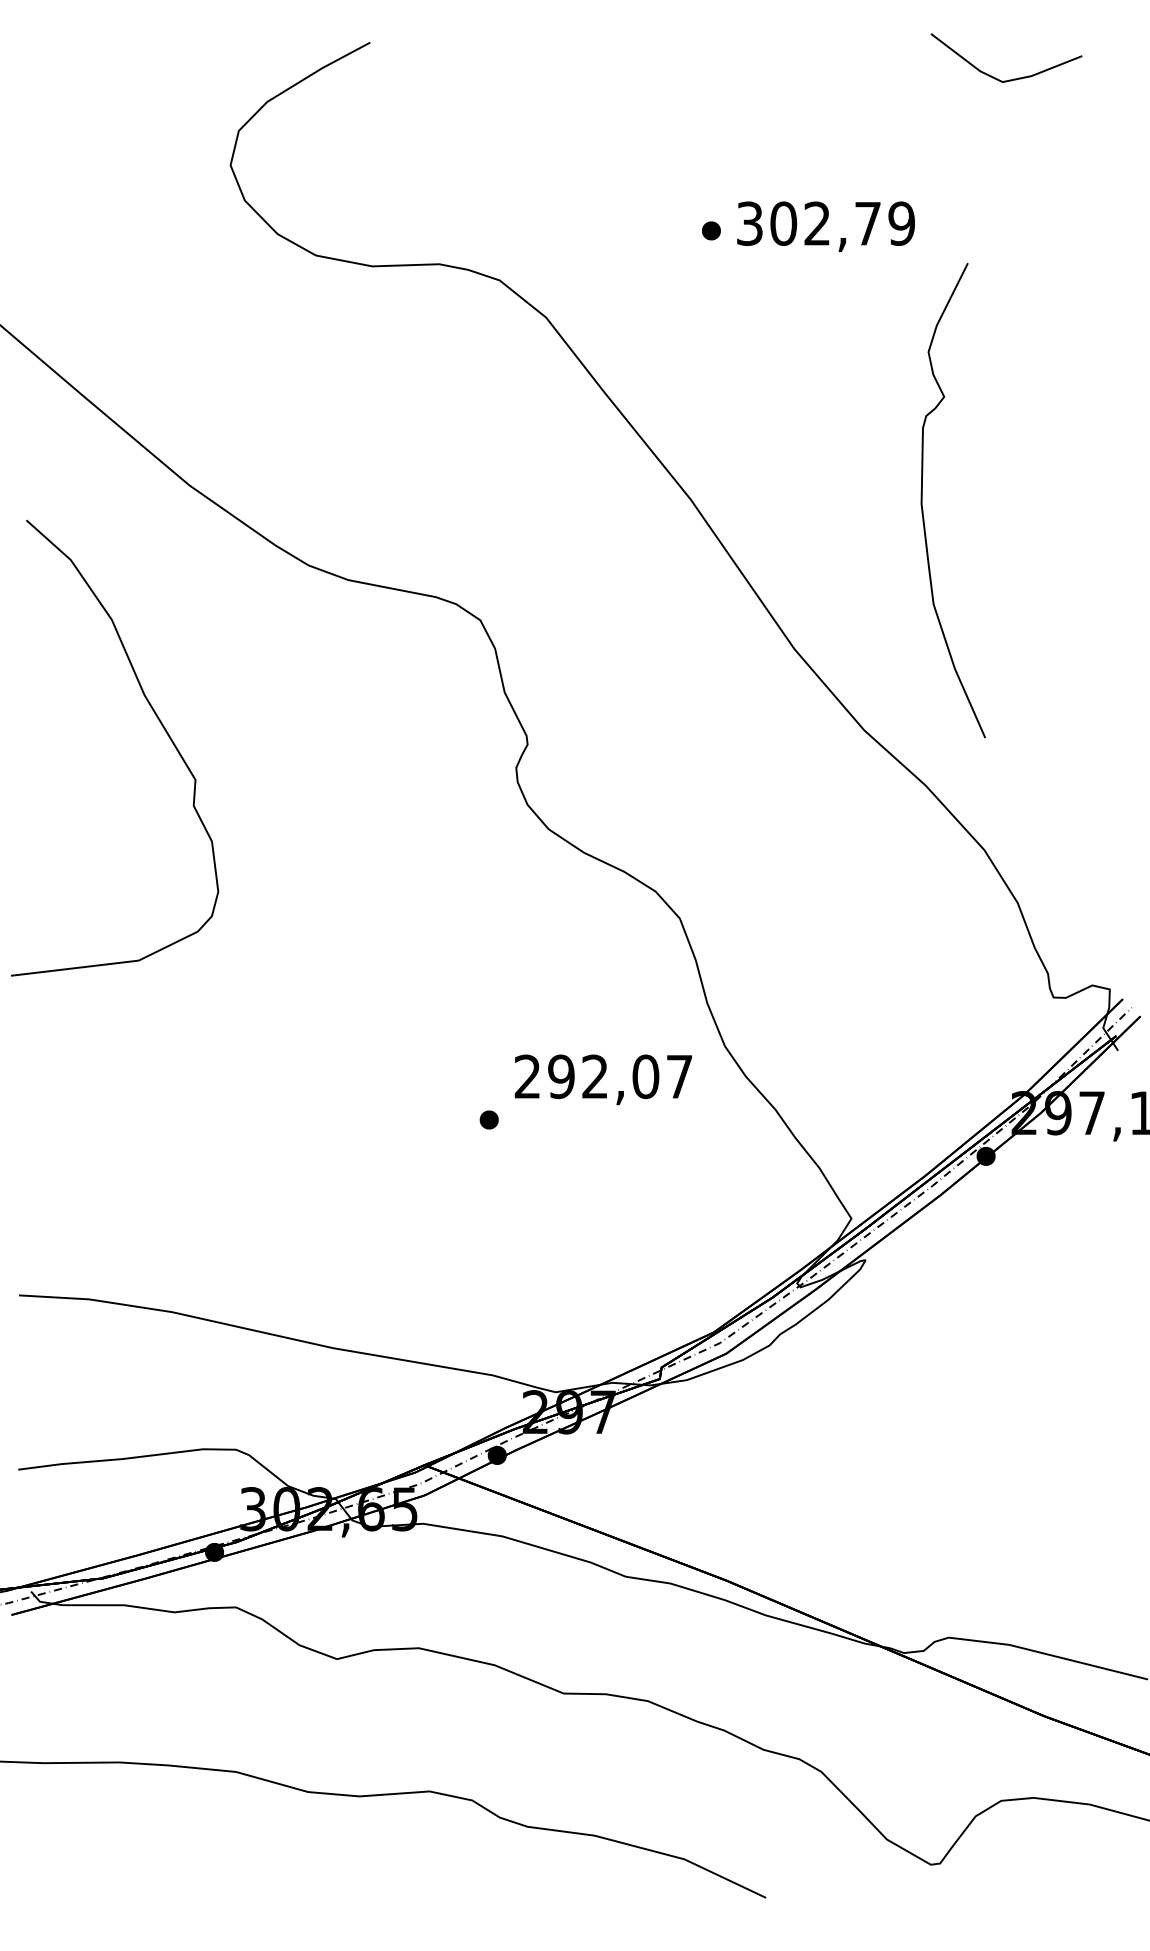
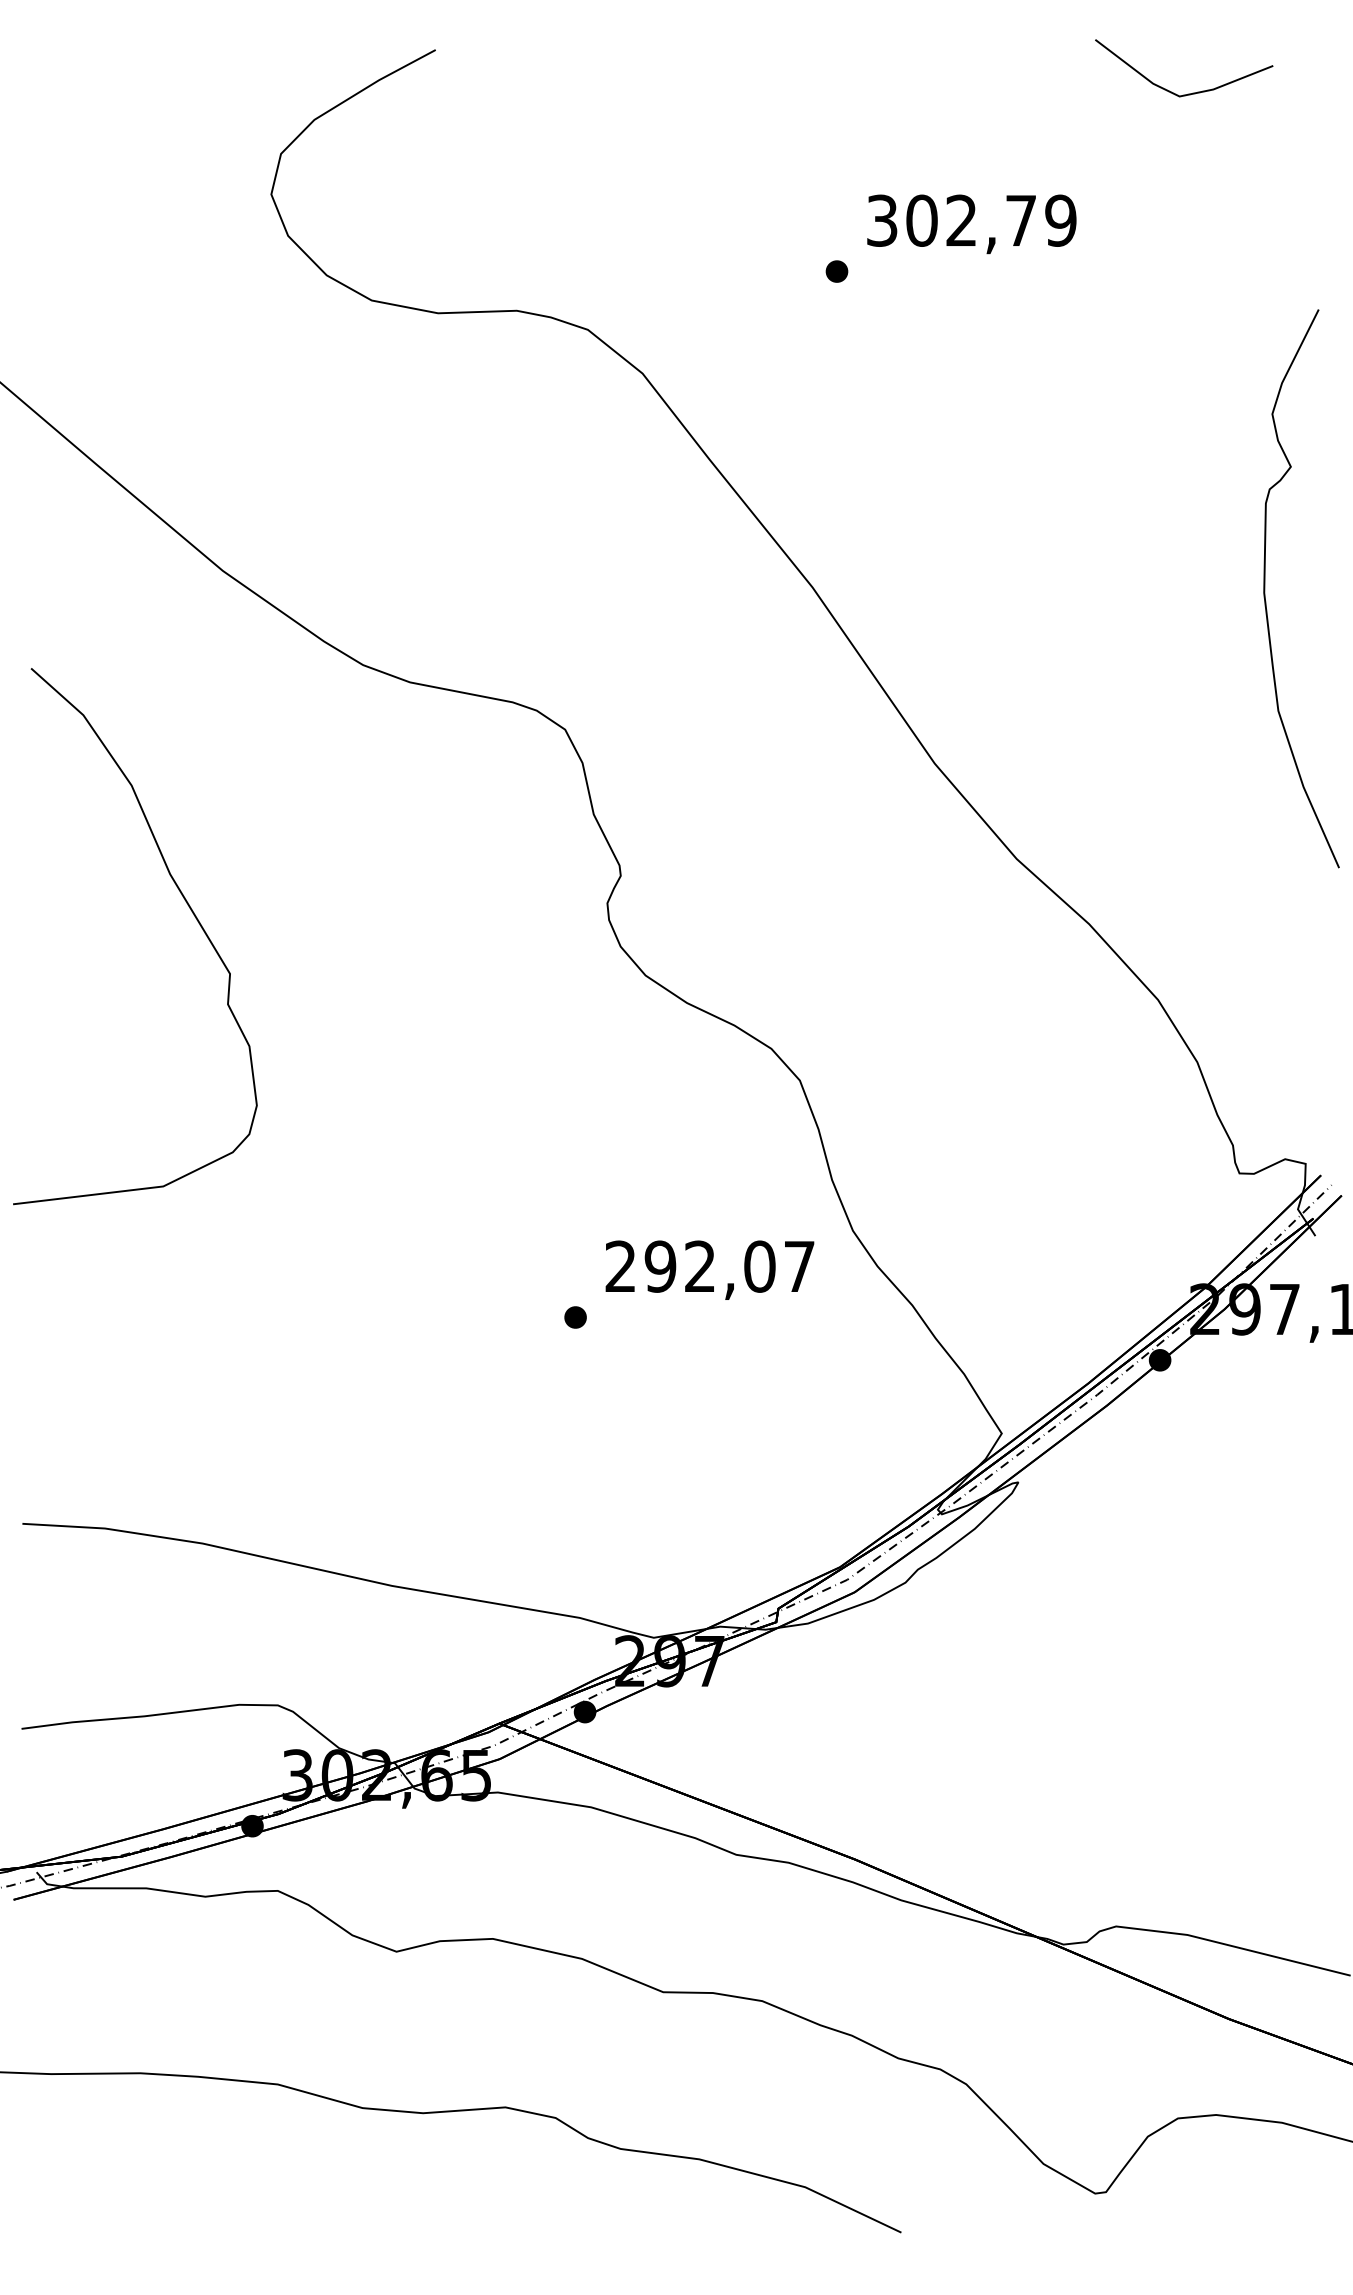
text: (825, 226) -> (971, 224), moved
curve: (922, 500) -> (1265, 588), moved
curve: (159, 722) -> (187, 906), moved

